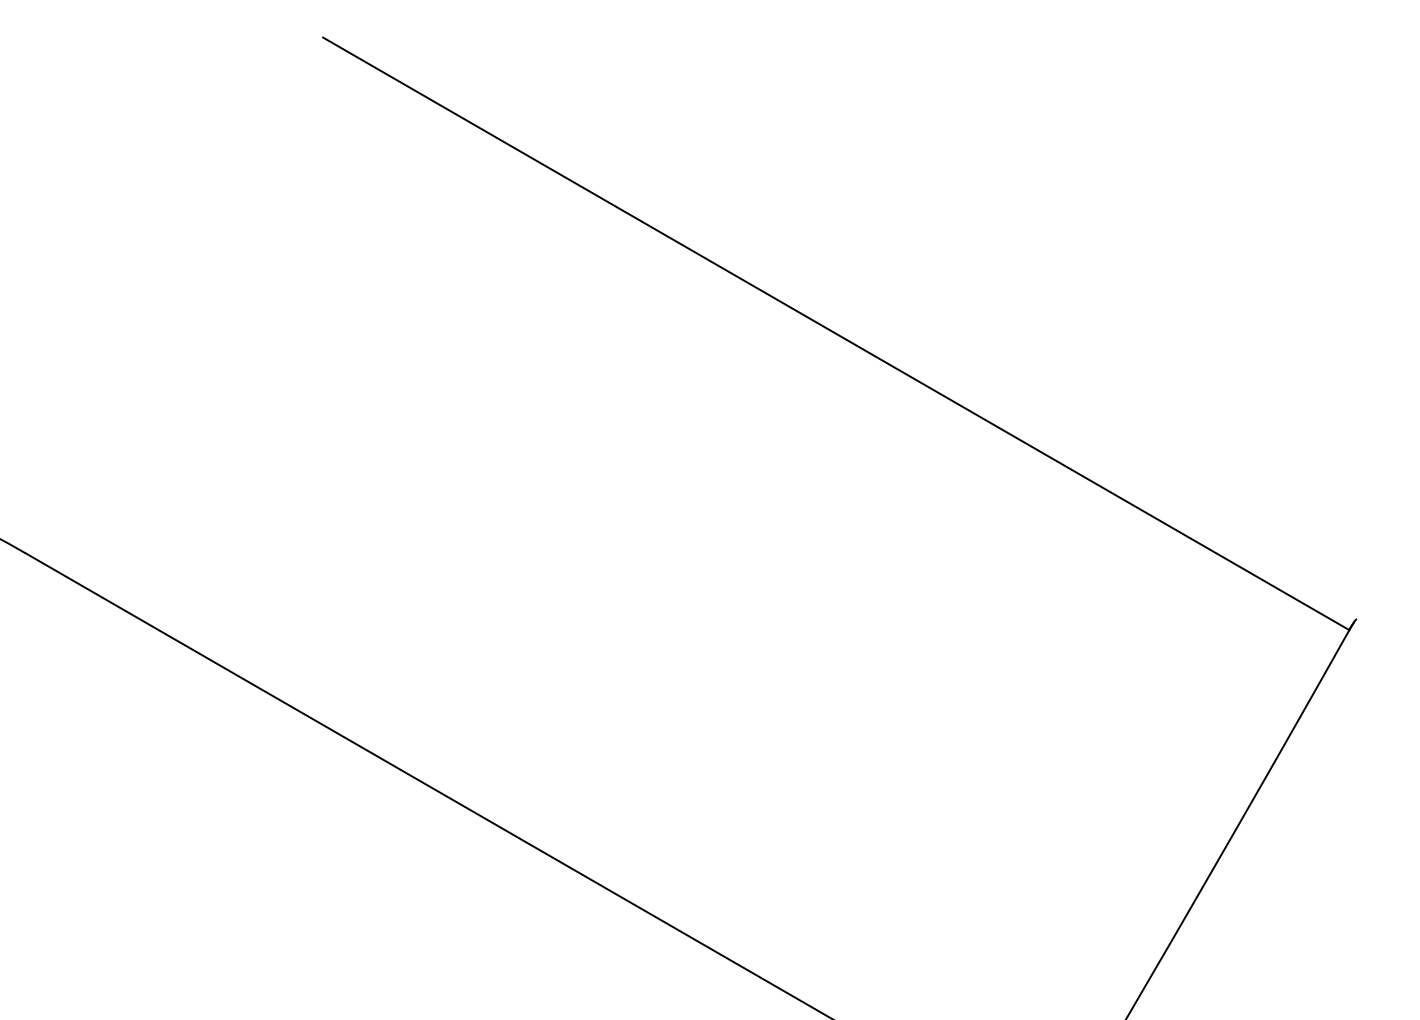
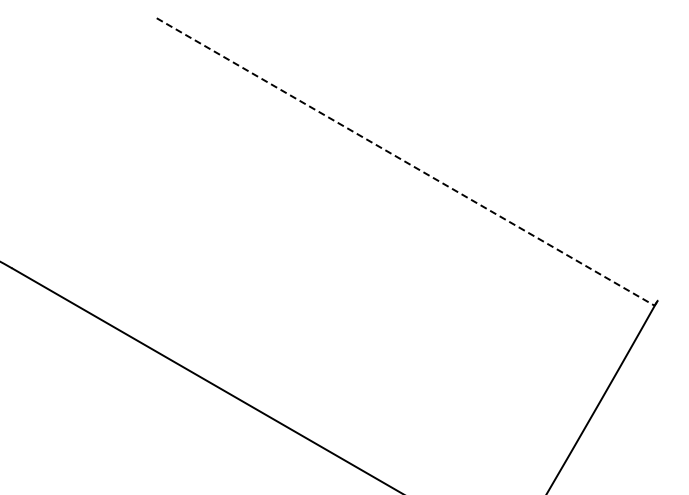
line: (835, 334) -> (405, 162), solid -> dashed

